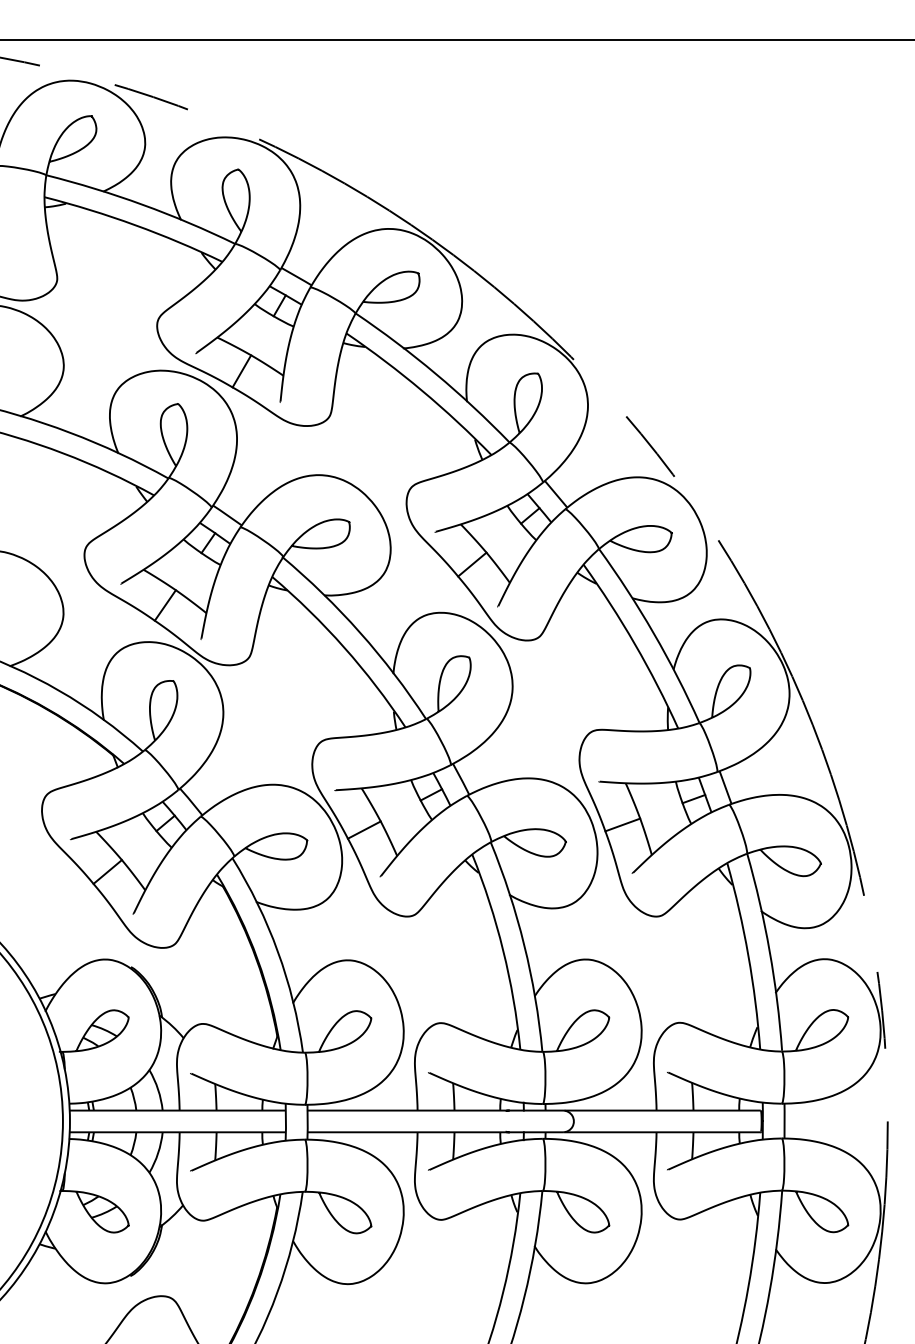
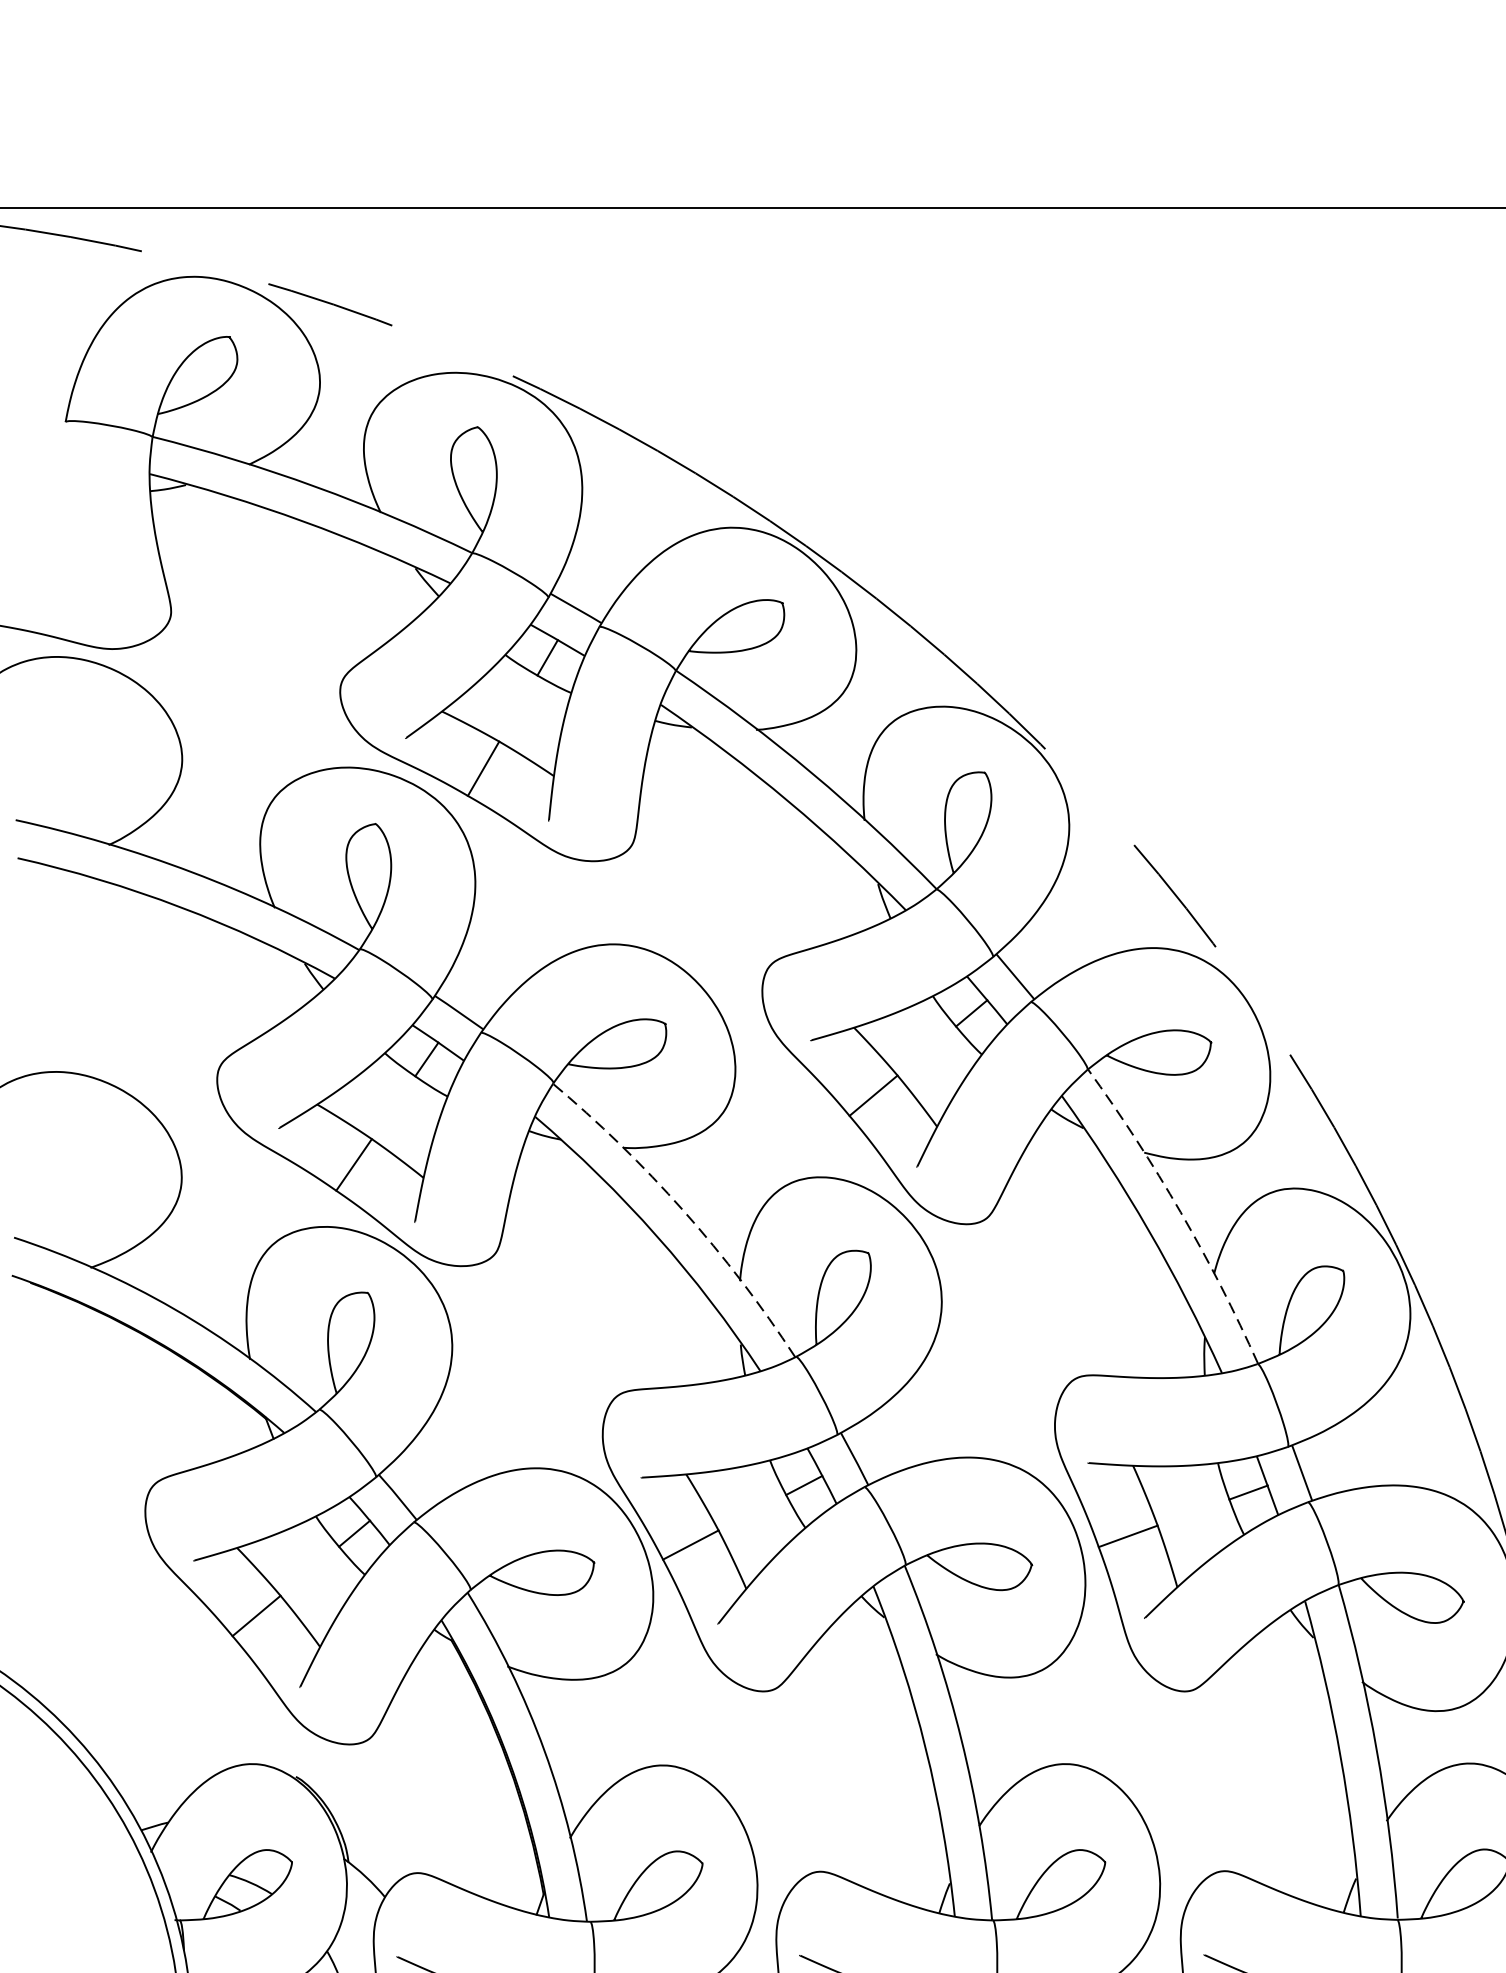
arc: (360, 632) -> (684, 1210), solid -> dashed
arc: (653, 633) -> (1180, 1212), solid -> dashed

